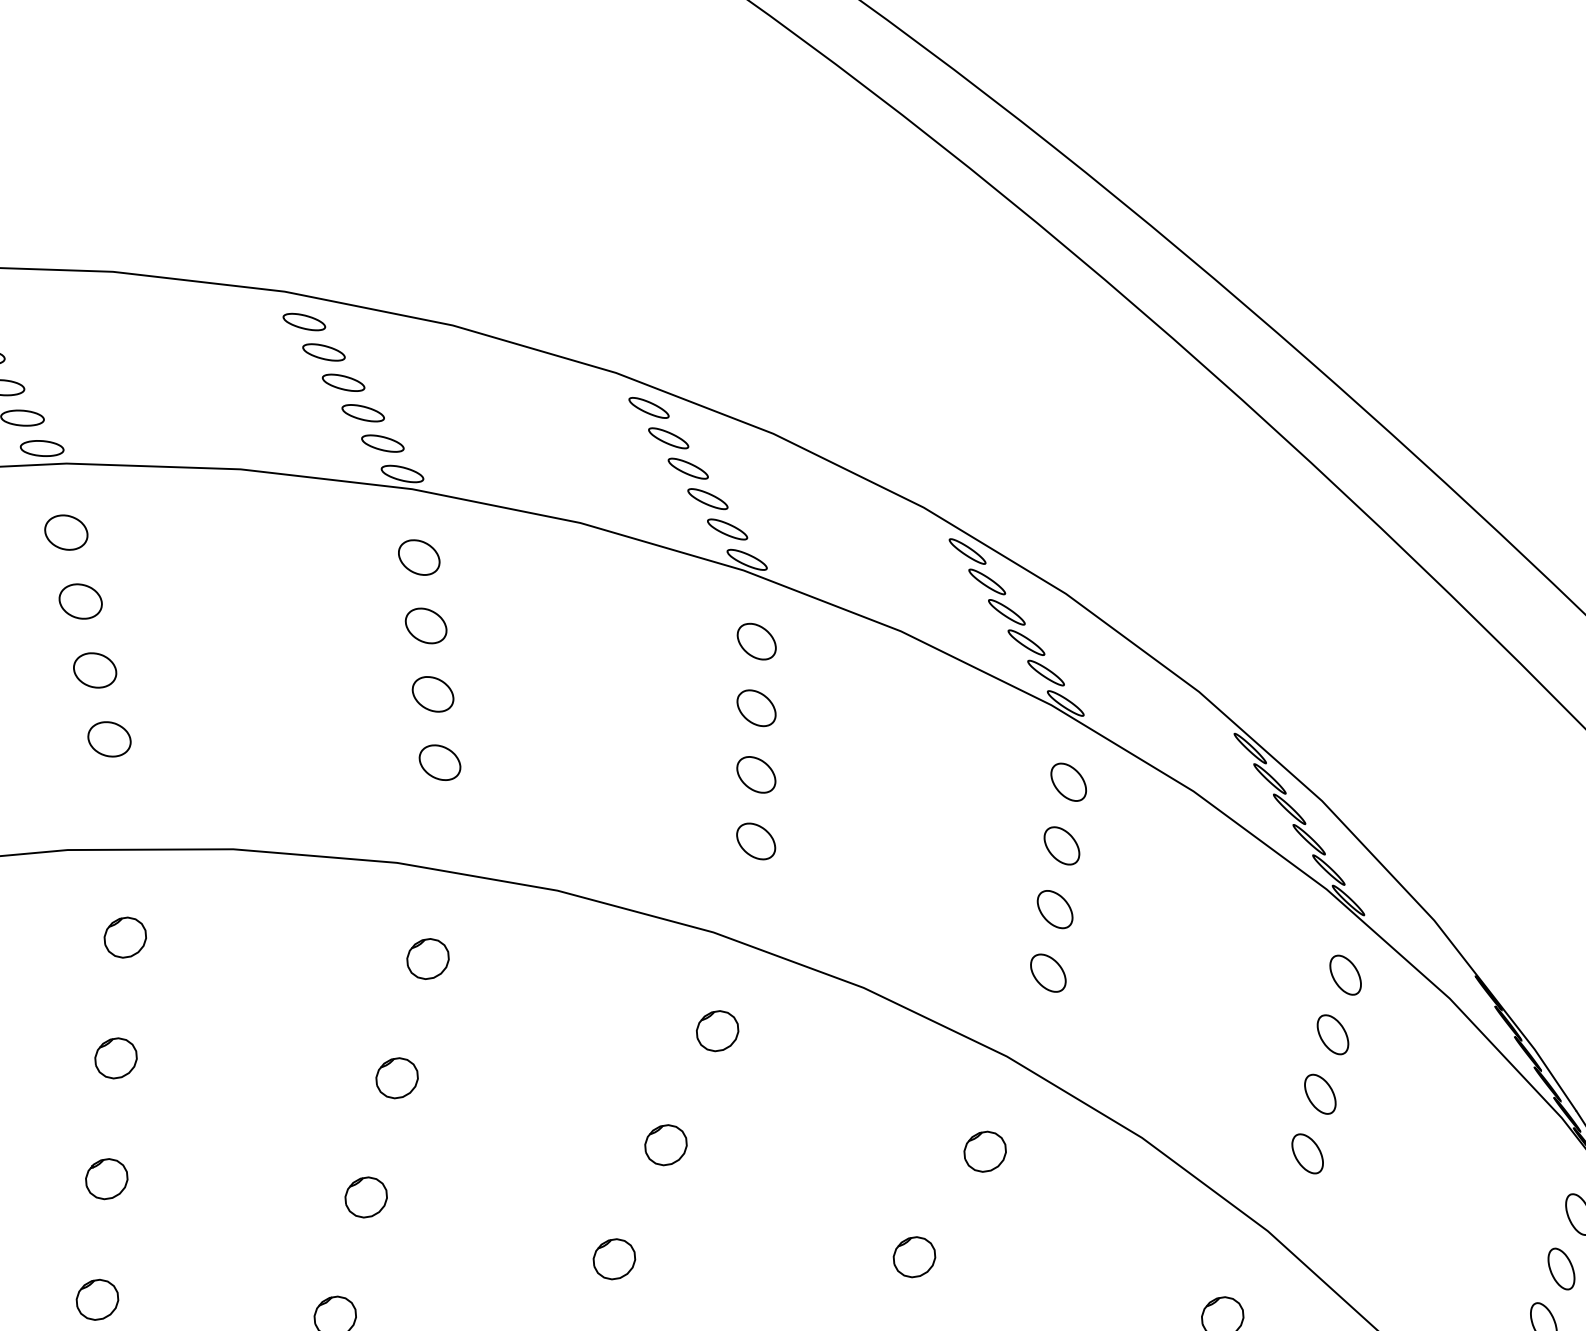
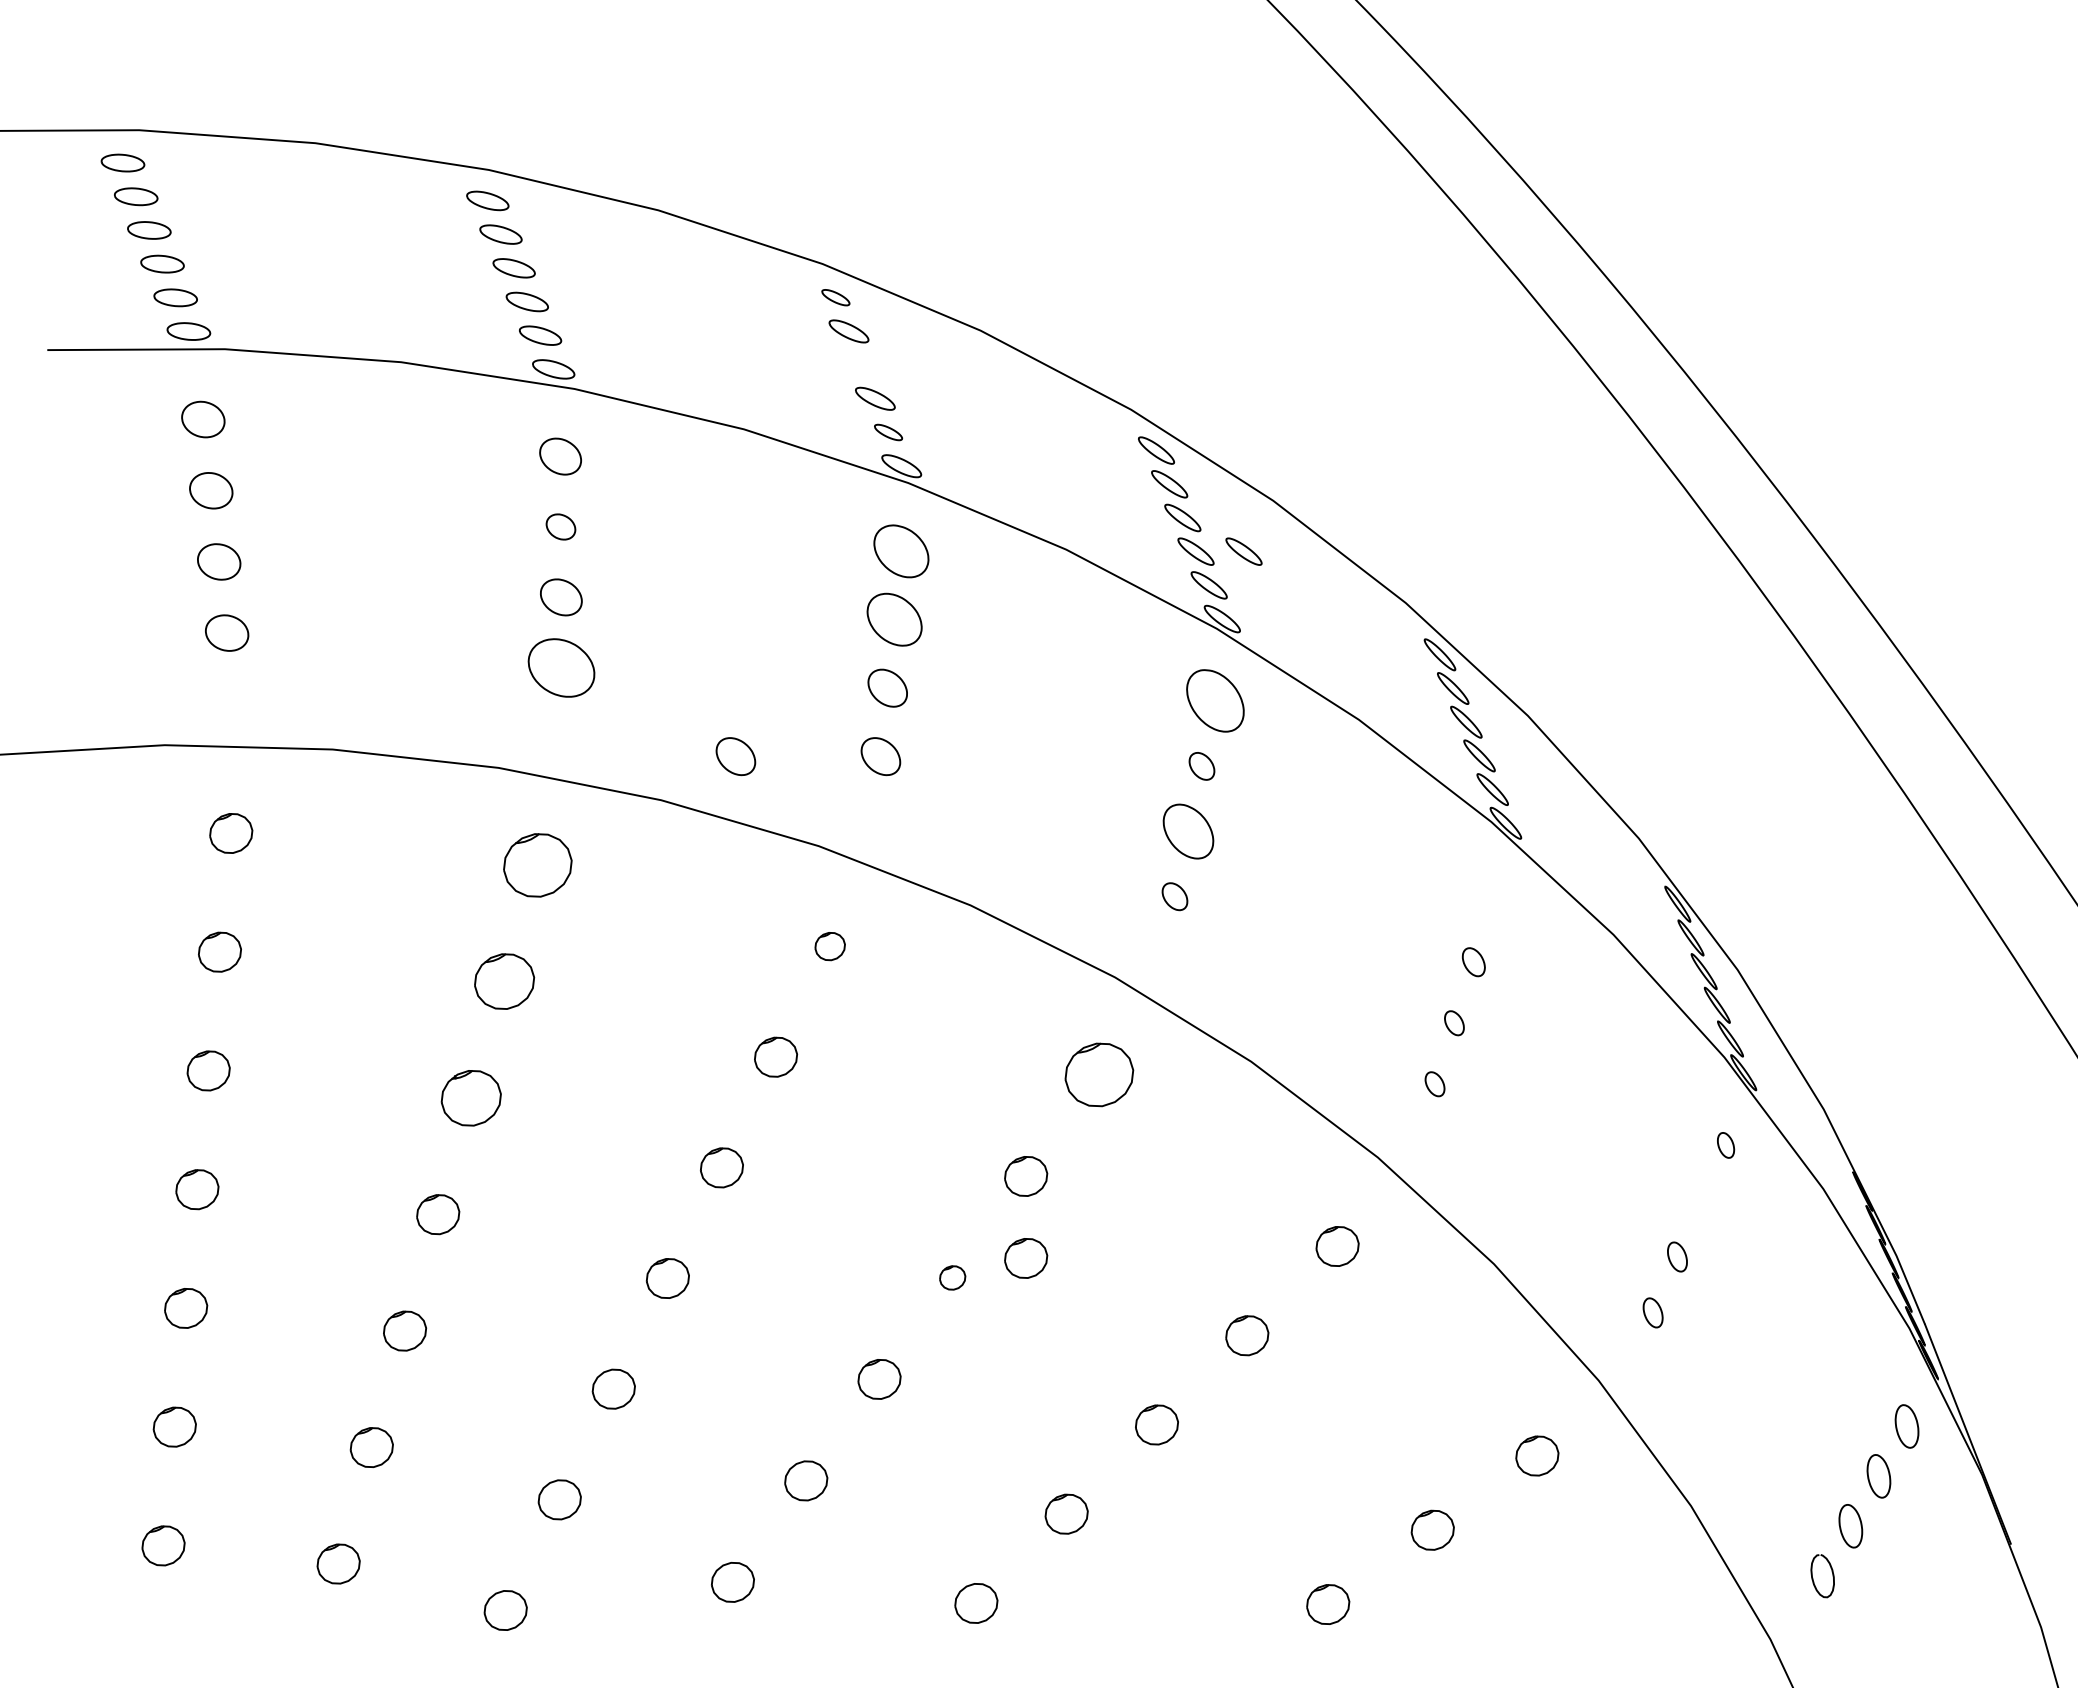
part: (303, 321) -> (835, 297), size x0.7
part: (343, 383) -> (861, 365), removed
part: (382, 443) -> (888, 432), size x0.7
part: (754, 489) -> (1243, 551), added
part: (419, 557) -> (901, 551), size x1.4
part: (80, 601) -> (560, 526), size x0.7
part: (425, 625) -> (894, 619), size x1.4
part: (756, 642) -> (1215, 701), size x1.6
part: (756, 708) -> (1201, 766), size x0.7
part: (109, 739) -> (561, 667), size x1.6
part: (756, 774) -> (1188, 831), size x1.4
part: (1068, 782) -> (1492, 901), removed
part: (297, 791) -> (735, 756), added
part: (755, 841) -> (1174, 896), size x0.7
part: (1061, 846) -> (1473, 962), size x0.7
part: (1055, 909) -> (1454, 1023), size x0.6
part: (125, 936) -> (537, 864), size x1.6
part: (428, 958) -> (830, 946), size x0.7
part: (1047, 973) -> (1434, 1084), size x0.6
part: (1345, 975) -> (1725, 1145), size x0.6
part: (717, 1030) -> (1099, 1074), size x1.6
part: (1332, 1034) -> (1701, 1200), removed
part: (115, 1058) -> (504, 981), size x1.4
part: (1320, 1093) -> (1677, 1256), size x0.7
part: (1306, 1153) -> (1652, 1312), size x0.7
part: (106, 1178) -> (471, 1097), size x1.4
part: (682, 1225) -> (1026, 1258), added
part: (614, 1258) -> (952, 1277), size x0.6

